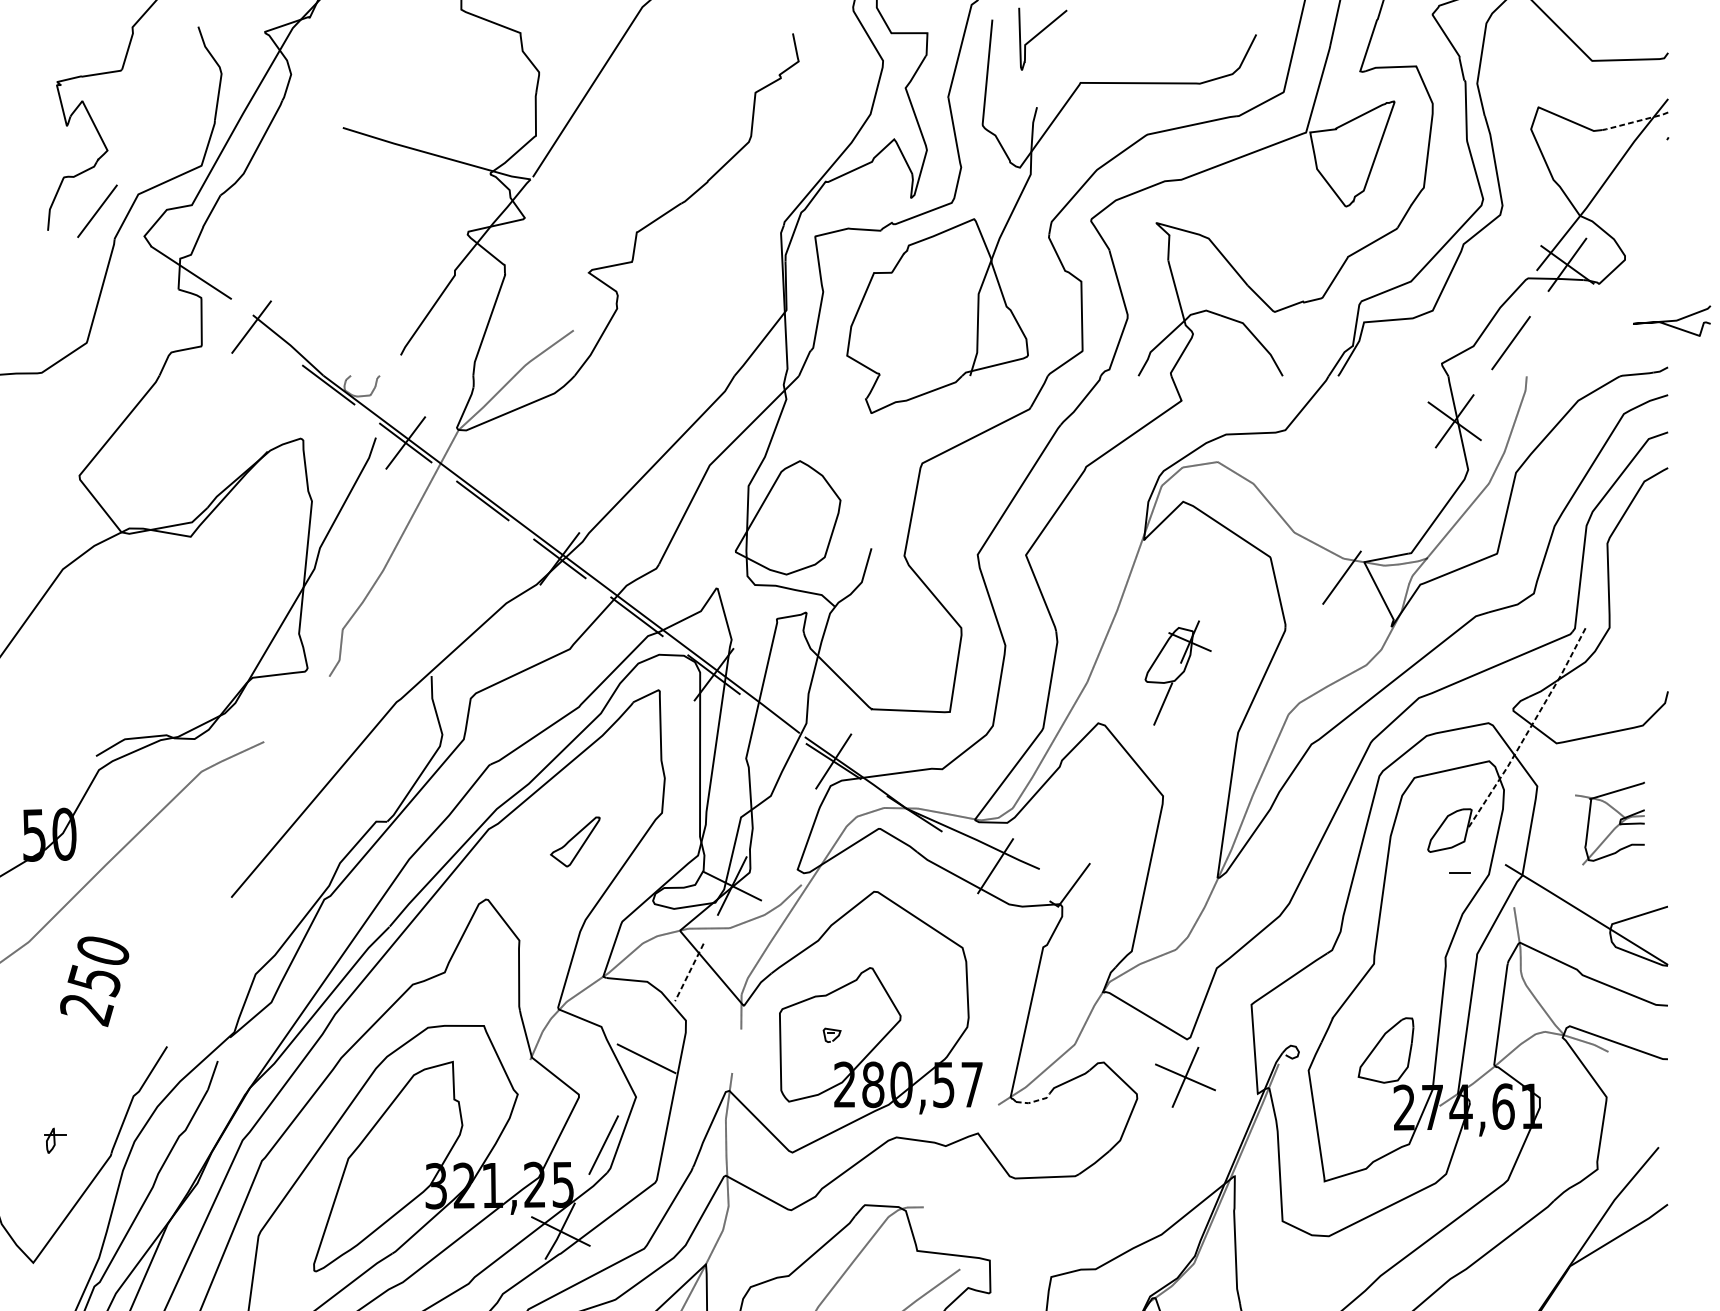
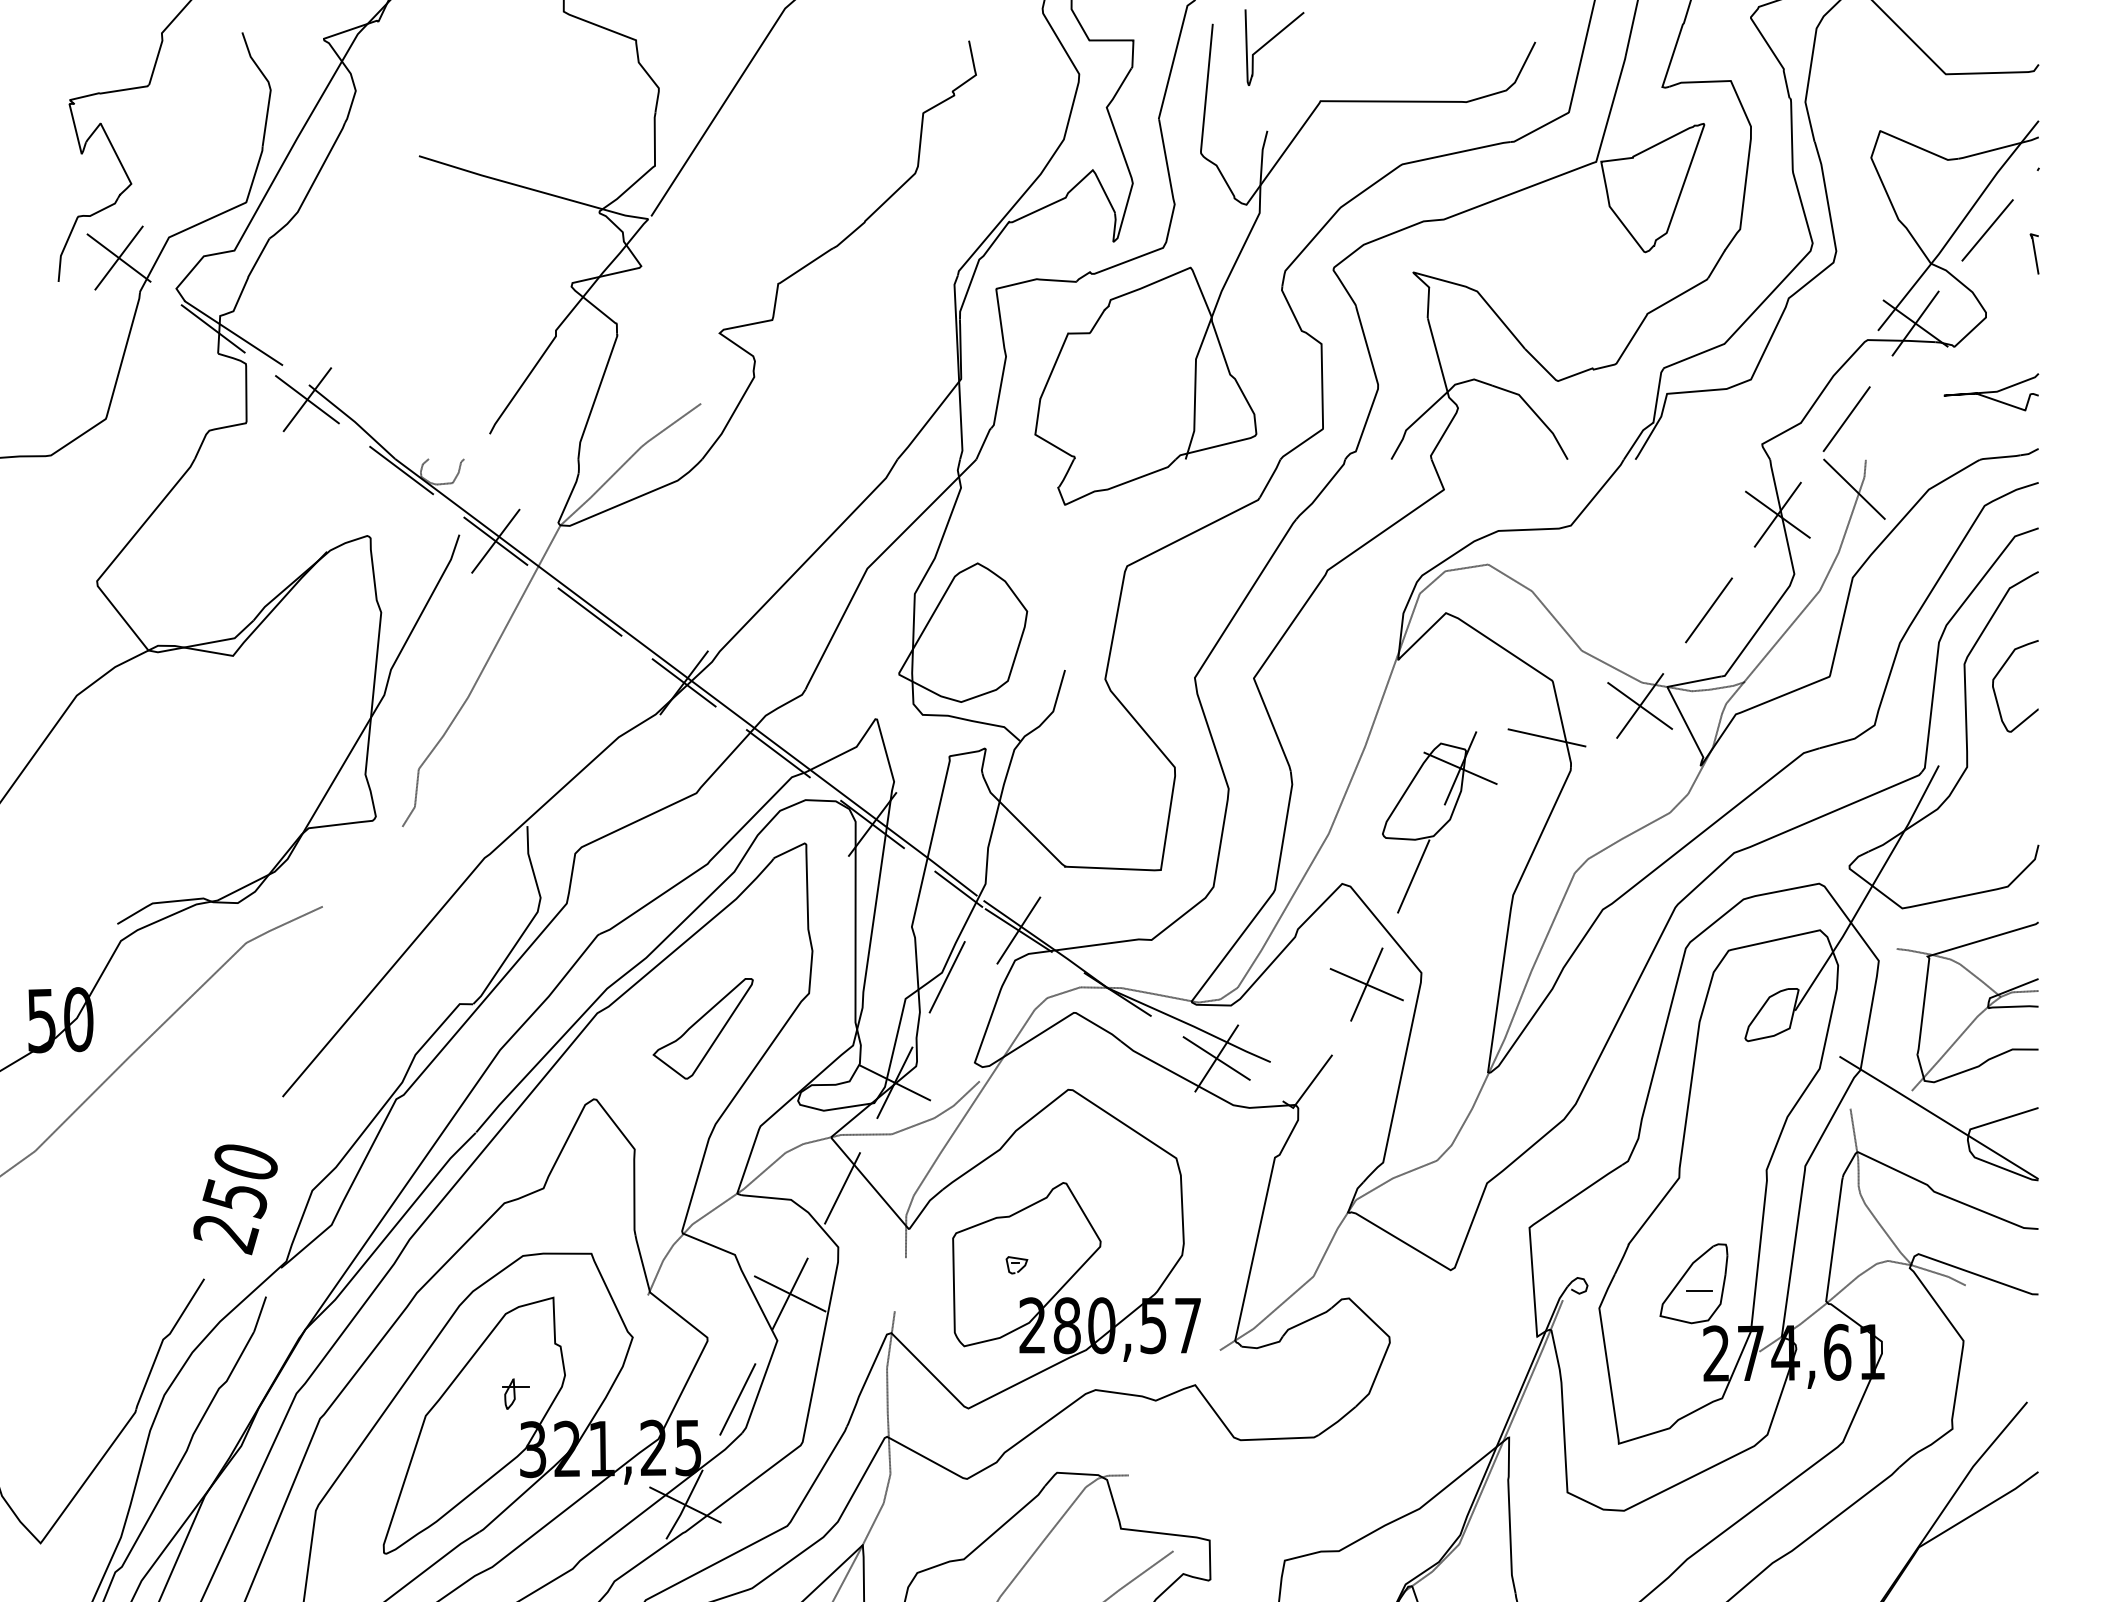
line: (1635, 121) -> (1998, 148), dashed -> solid
line: (1626, 188) -> (1987, 230), added
curve: (1664, 207) -> (2034, 253), added
line: (97, 210) -> (118, 257), added
line: (173, 268) -> (212, 328), added
curve: (1672, 321) -> (1991, 392), moved
line: (251, 326) -> (307, 399), added
line: (1517, 399) -> (1854, 488), added
line: (1397, 499) -> (1708, 610), added
part: (1632, 565) -> (1995, 691), added
line: (1342, 577) -> (1640, 705), added
line: (1265, 603) -> (1546, 737), added
part: (1177, 673) -> (1439, 822), size x1.43
line: (784, 727) -> (958, 888), added
line: (1530, 727) -> (1870, 889), dashed -> solid
line: (774, 799) -> (946, 977), added
part: (1609, 823) -> (1967, 1006), size x1.67
part: (574, 841) -> (702, 1028), size x1.67
line: (995, 866) -> (1216, 1058), added
line: (1460, 872) -> (1699, 1290), moved
line: (689, 972) -> (842, 1188), dashed -> solid
text: (94, 981) -> (235, 1199), moved
line: (646, 1058) -> (789, 1293), added
part: (1185, 1077) -> (1366, 984), moved
line: (1034, 1101) -> (1264, 1346), dashed -> solid
part: (55, 1140) -> (515, 1393), moved

